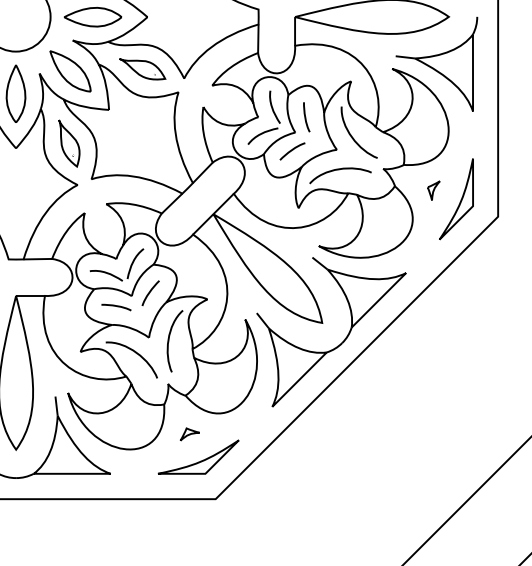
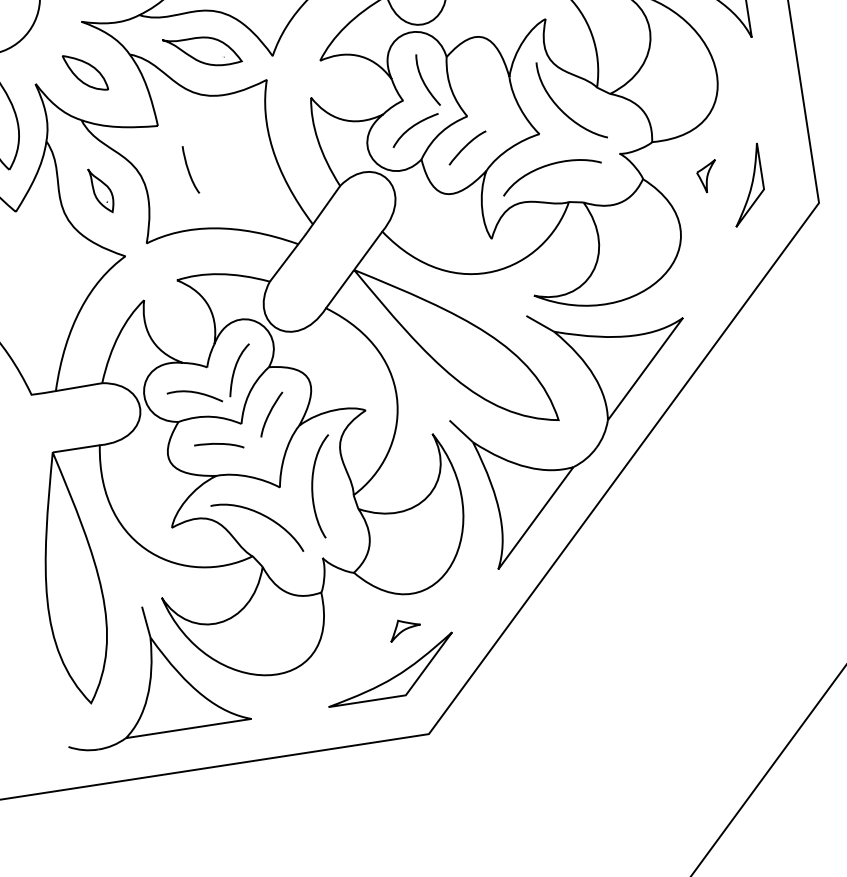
part: (70, 71) -> (85, 72), size x0.6
curve: (306, 117) -> (190, 170), moved
part: (69, 143) -> (101, 190), size x0.6
part: (456, 199) -> (746, 185), size x0.6
part: (189, 434) -> (404, 629), moved

